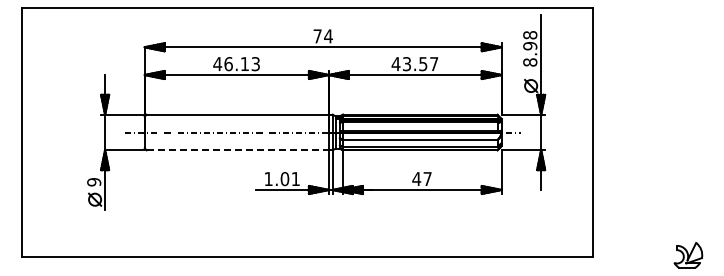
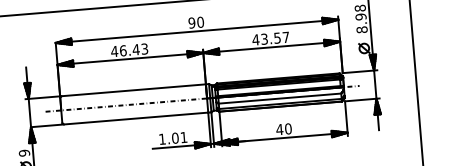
text: (322, 36) -> (195, 22), 74 -> 90
text: (244, 63) -> (135, 49), 46.13 -> 46.43
line: (238, 150) -> (136, 118), dashed -> solid
text: (427, 179) -> (288, 129), 47 -> 40

